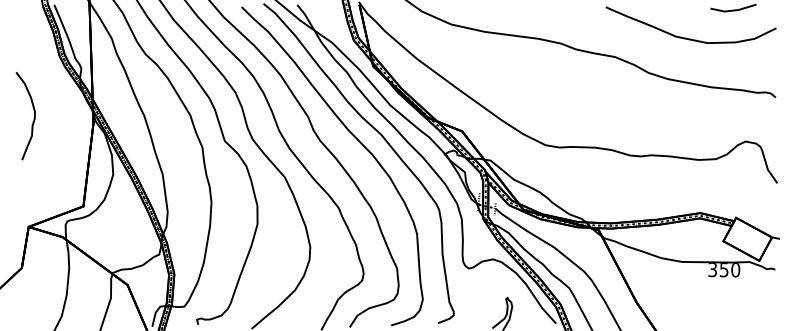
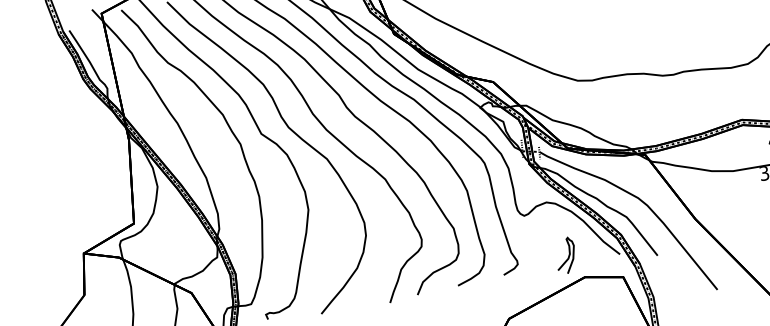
curve: (33, 118) -> (69, 146), removed

